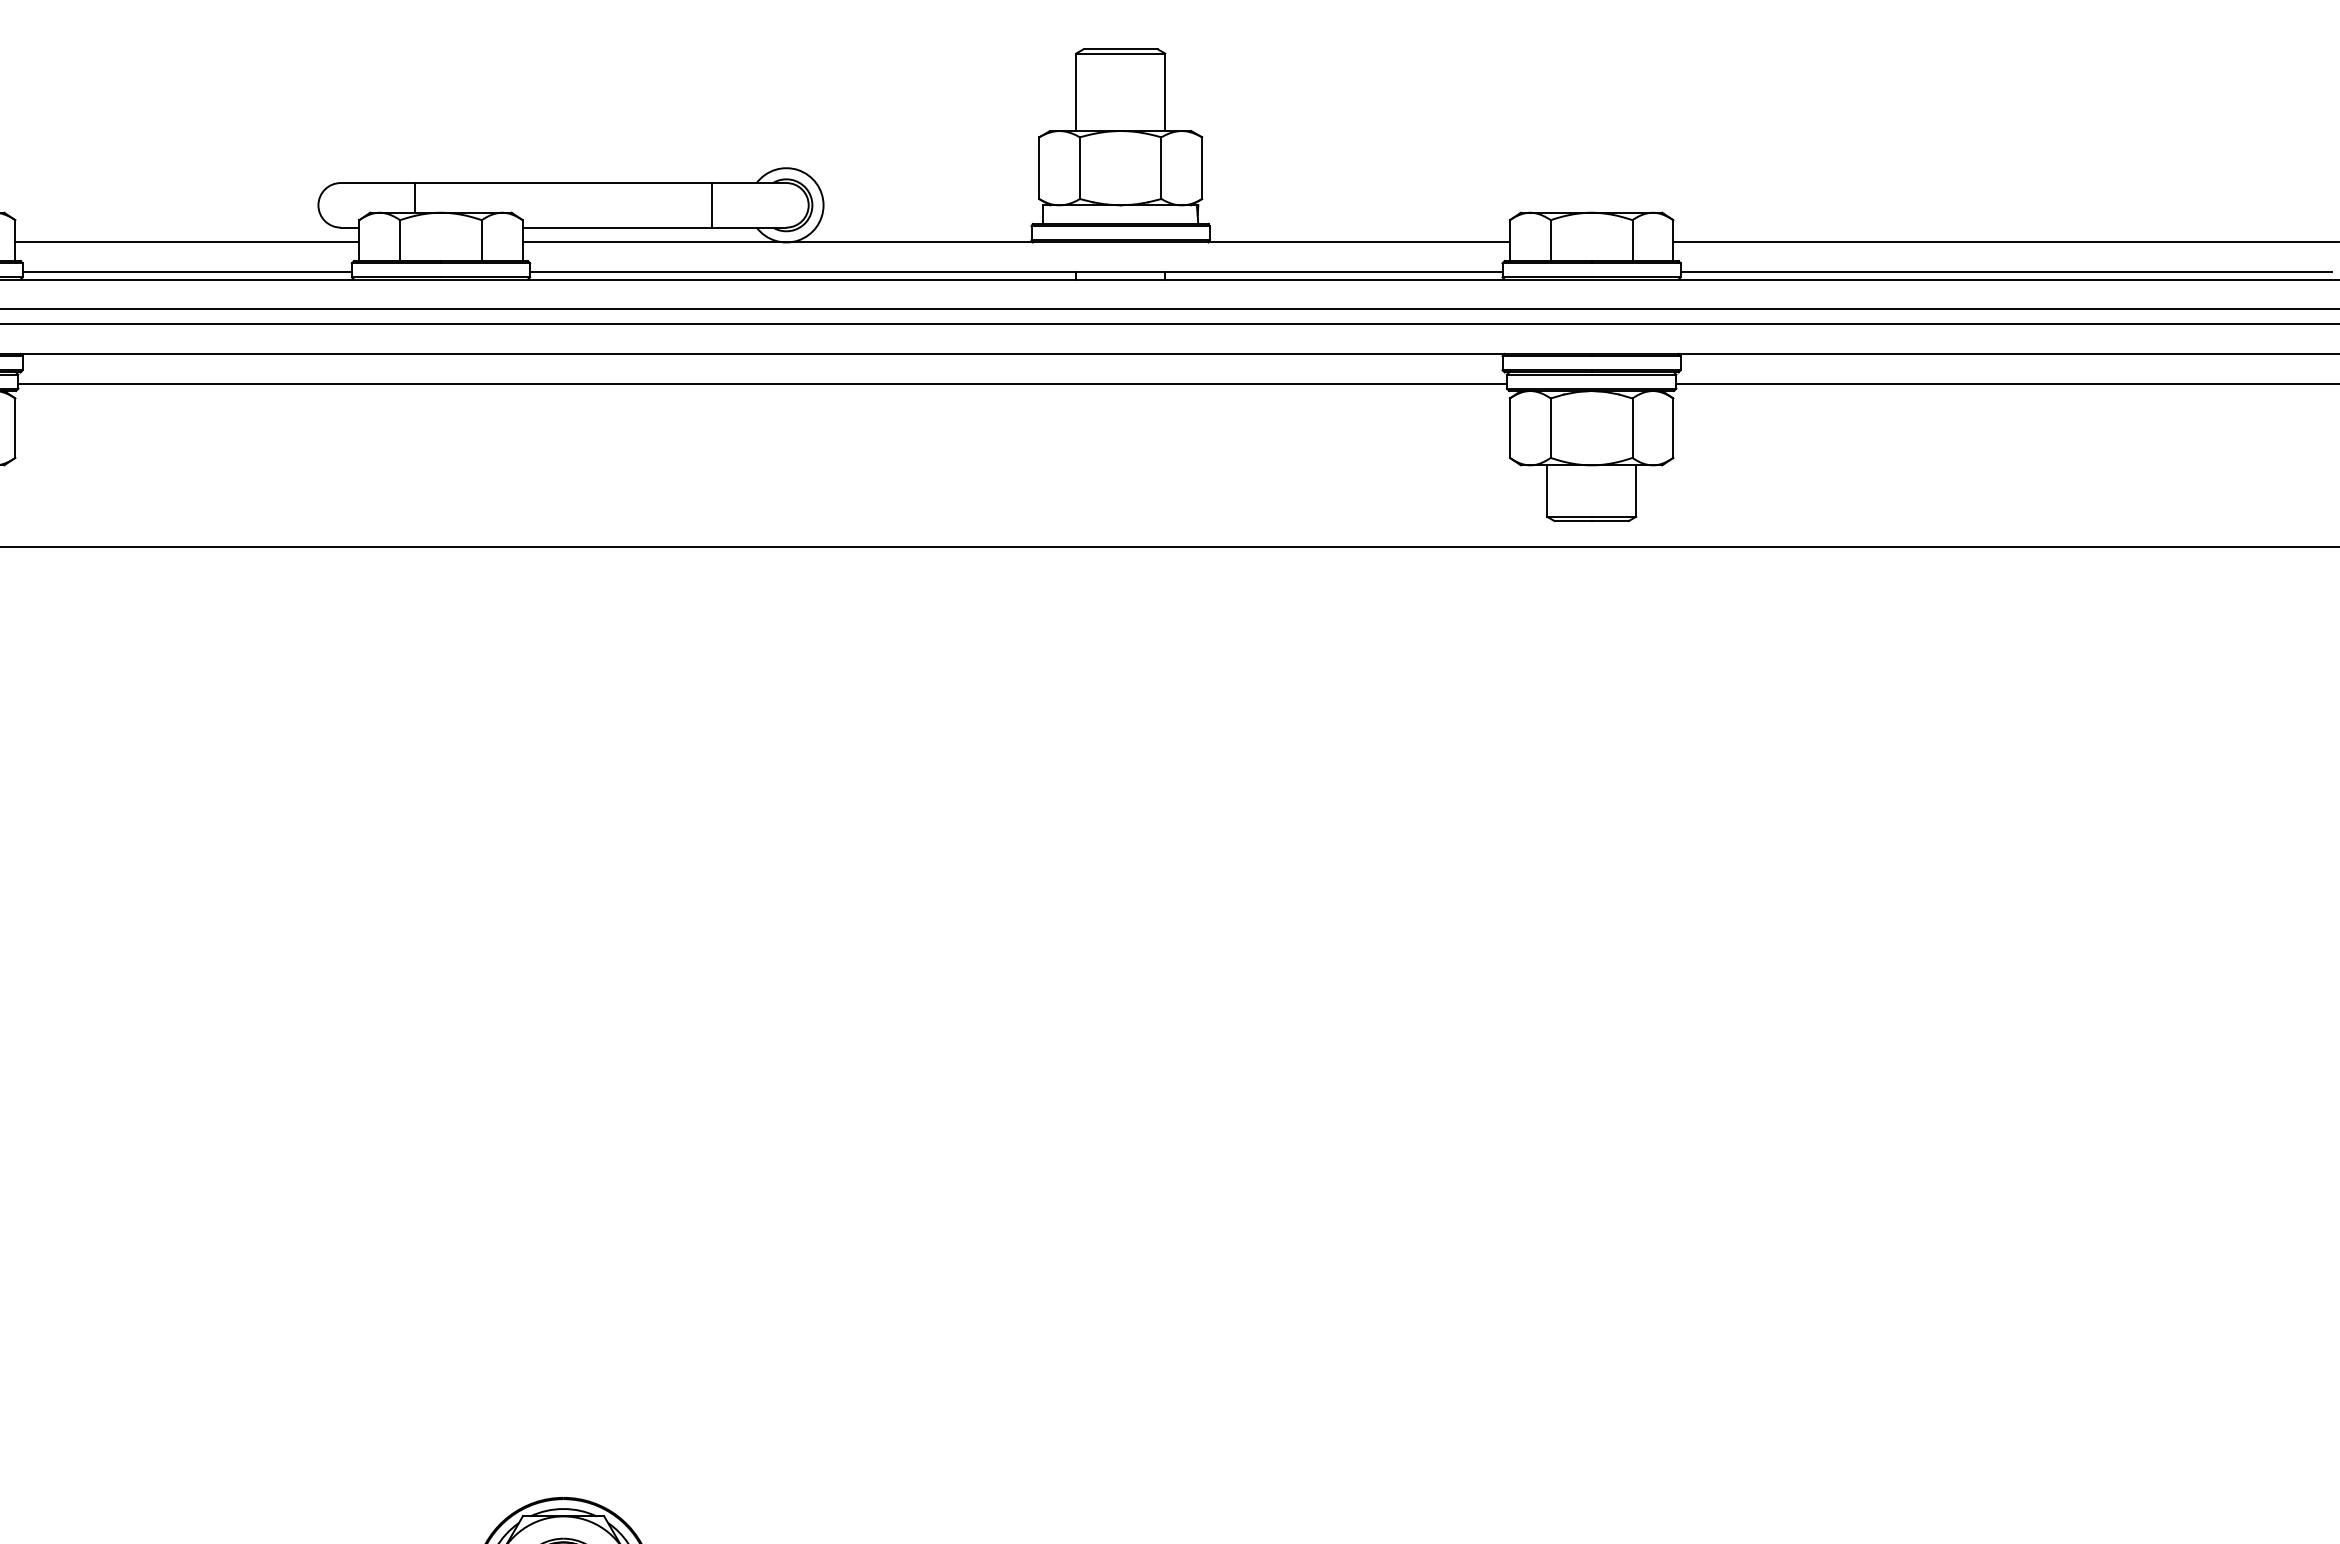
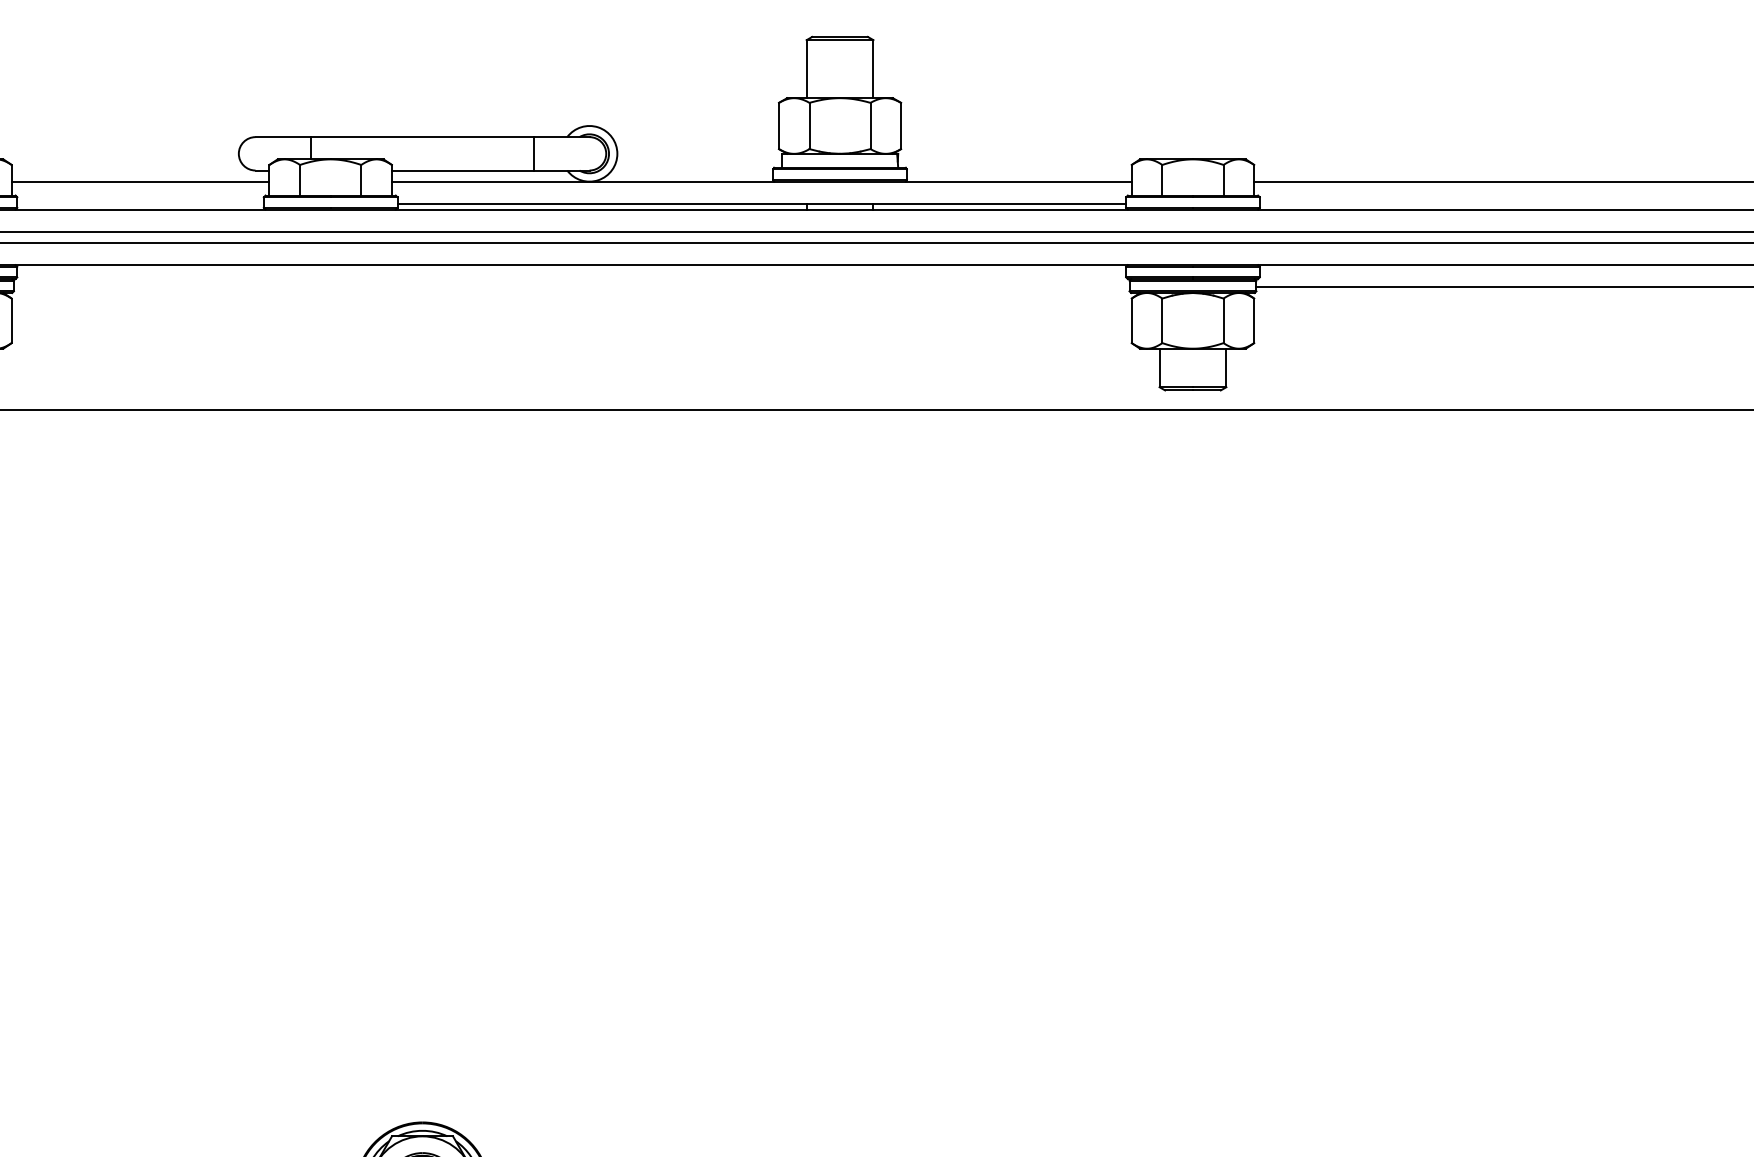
line: (186, 272) -> (139, 204), removed
line: (2005, 272) -> (1503, 204), removed
line: (762, 383) -> (571, 287), removed

